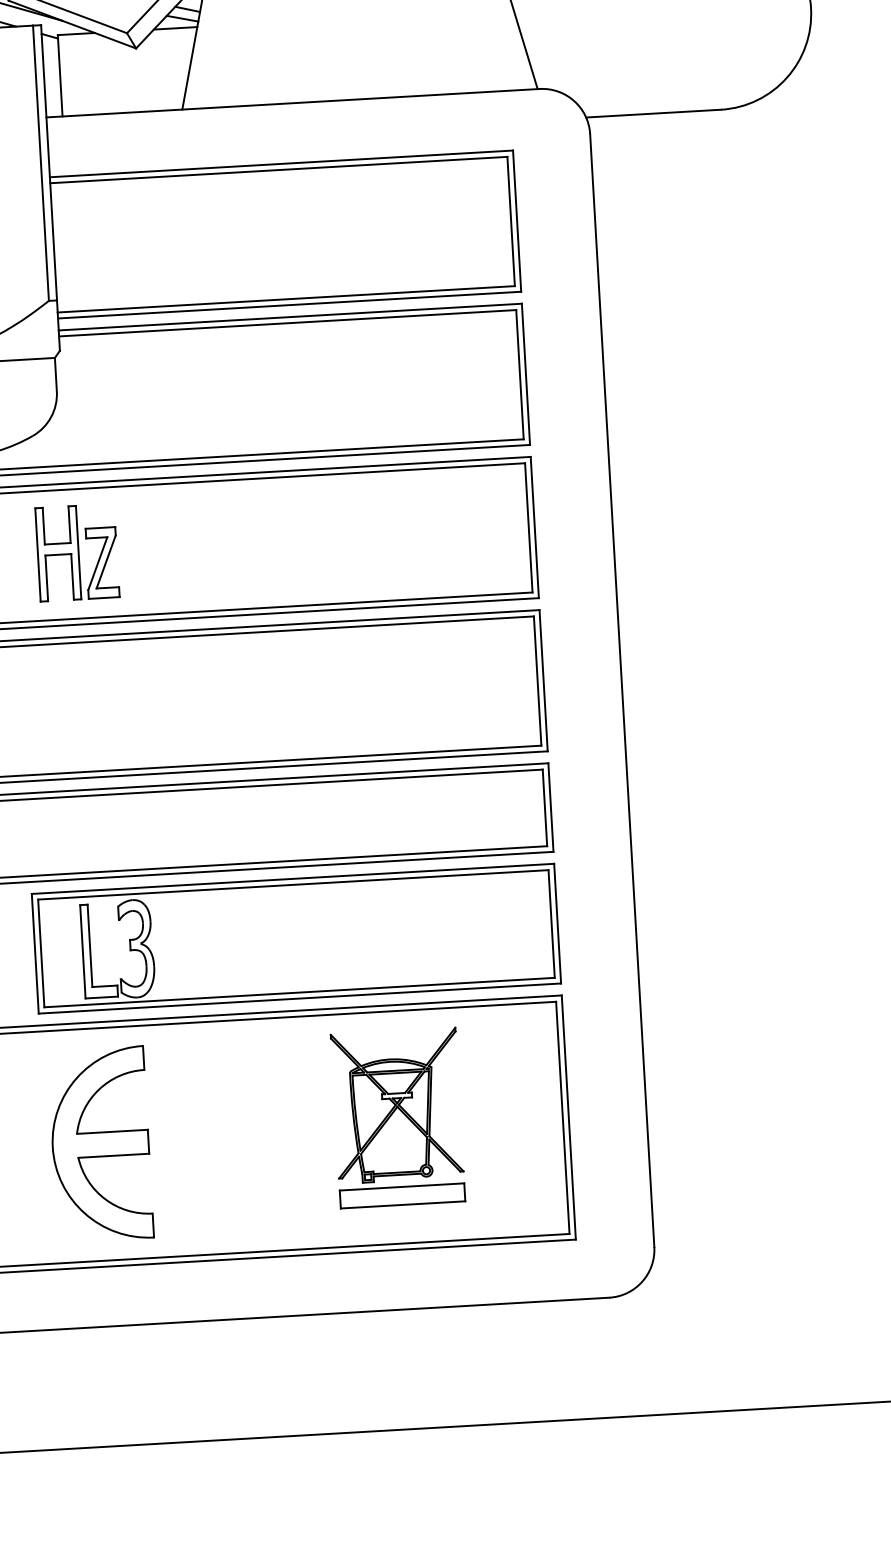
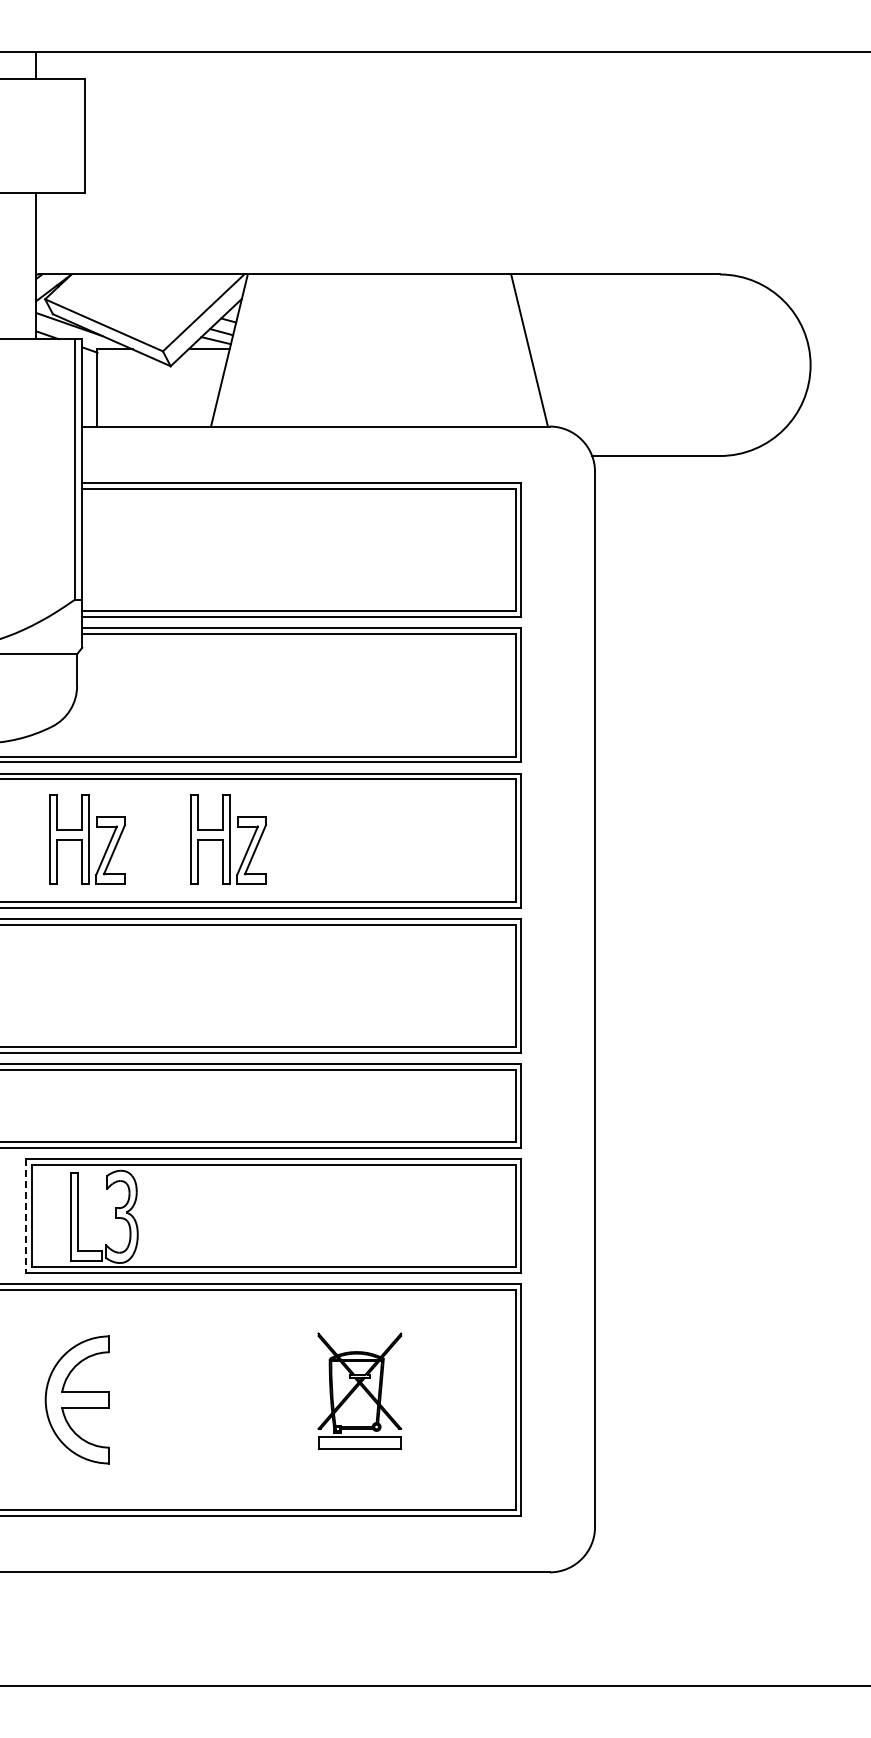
part: (225, 544) -> (228, 839), added
line: (35, 954) -> (26, 1216), solid -> dashed
part: (397, 1117) -> (359, 1390), size x0.7
part: (100, 1144) -> (77, 1399), size x0.7

